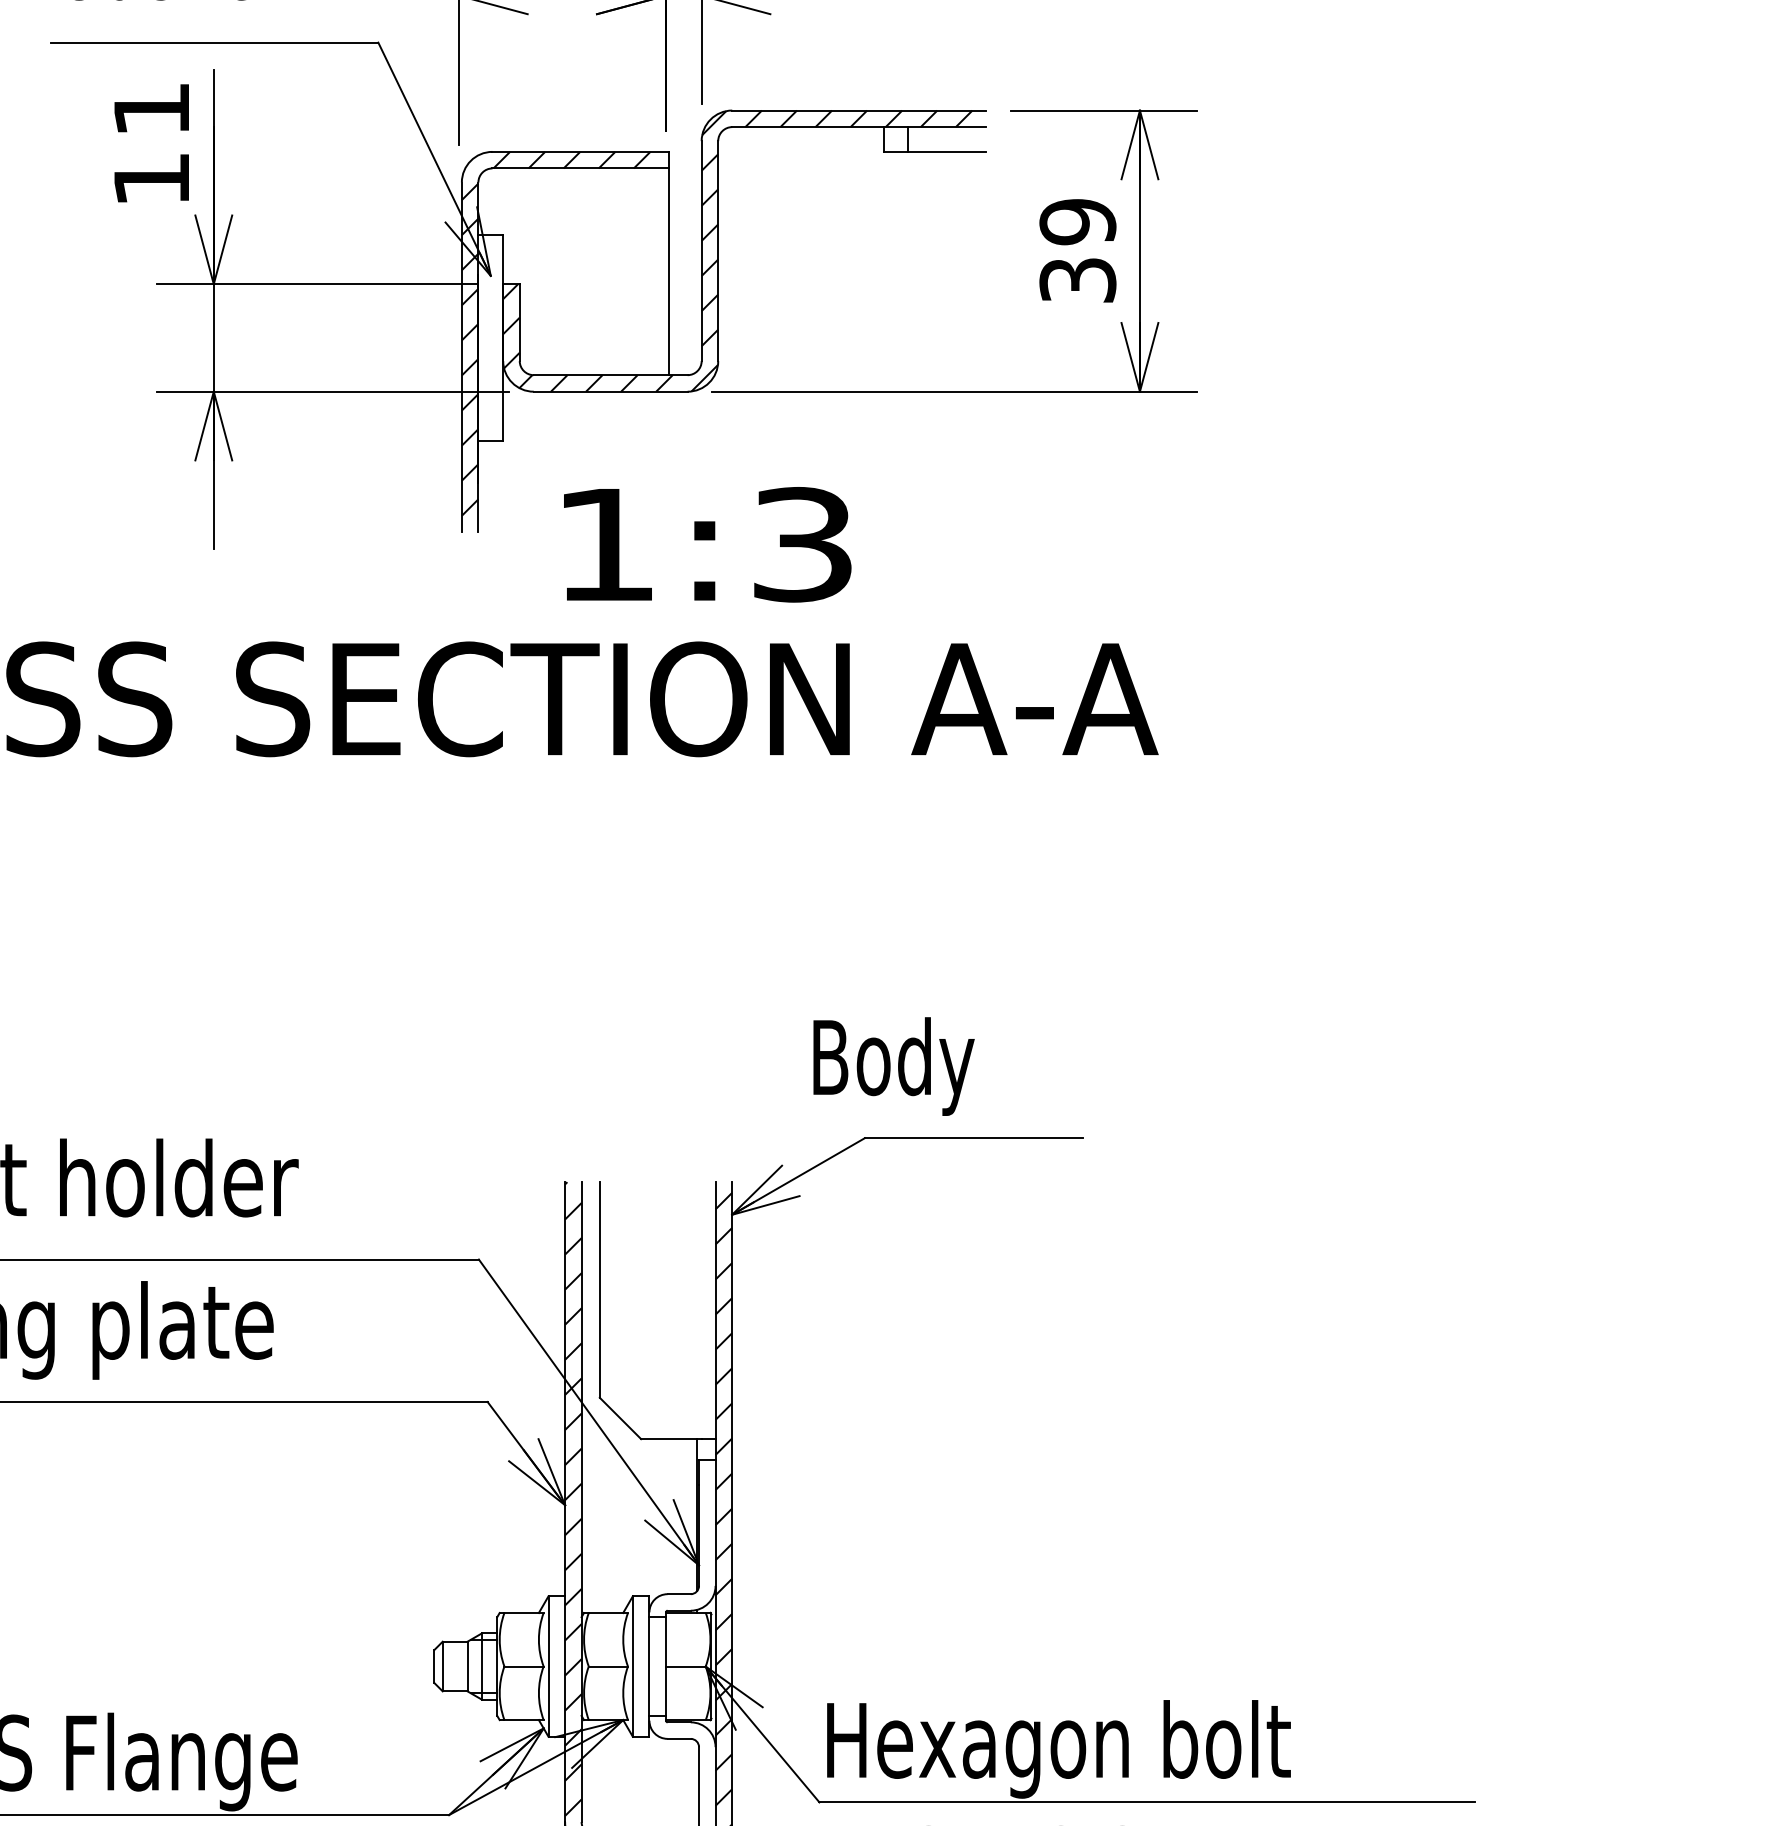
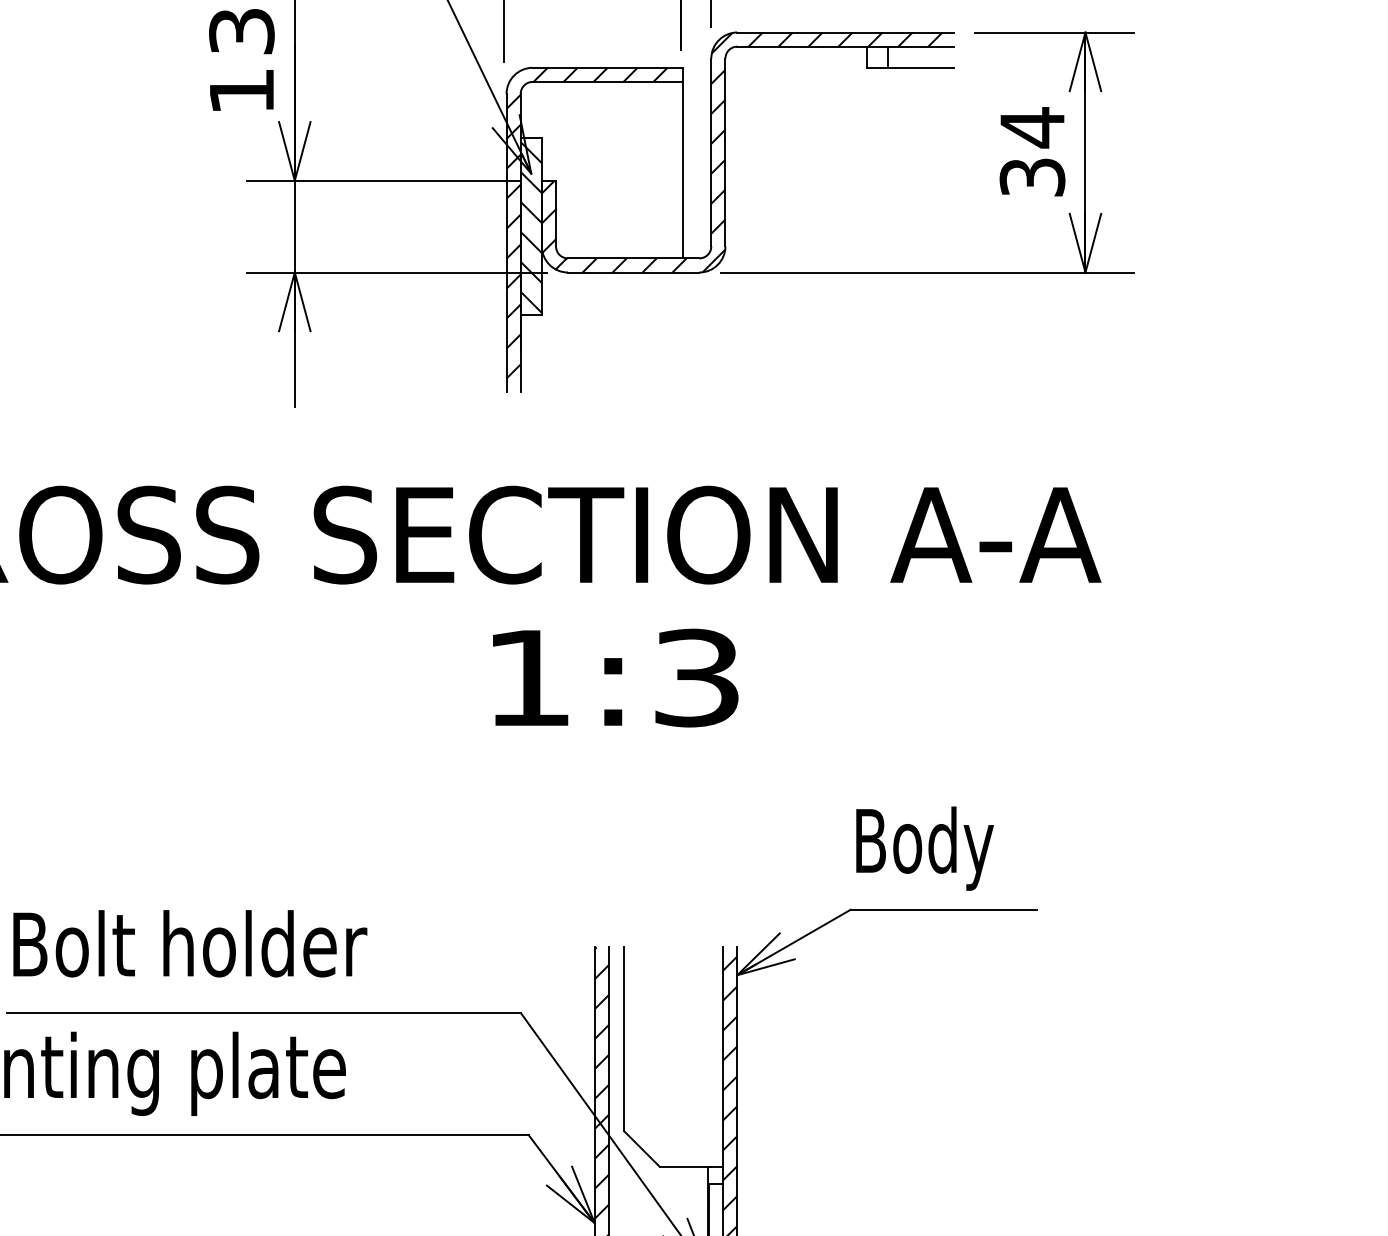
text: (151, 109) -> (241, 31), 11 -> 13
text: (1077, 221) -> (1032, 127), 39 -> 34
hatch: (490, 338) -> (531, 227), added
text: (707, 544) -> (615, 677), moved
text: (893, 1066) -> (924, 848), moved

